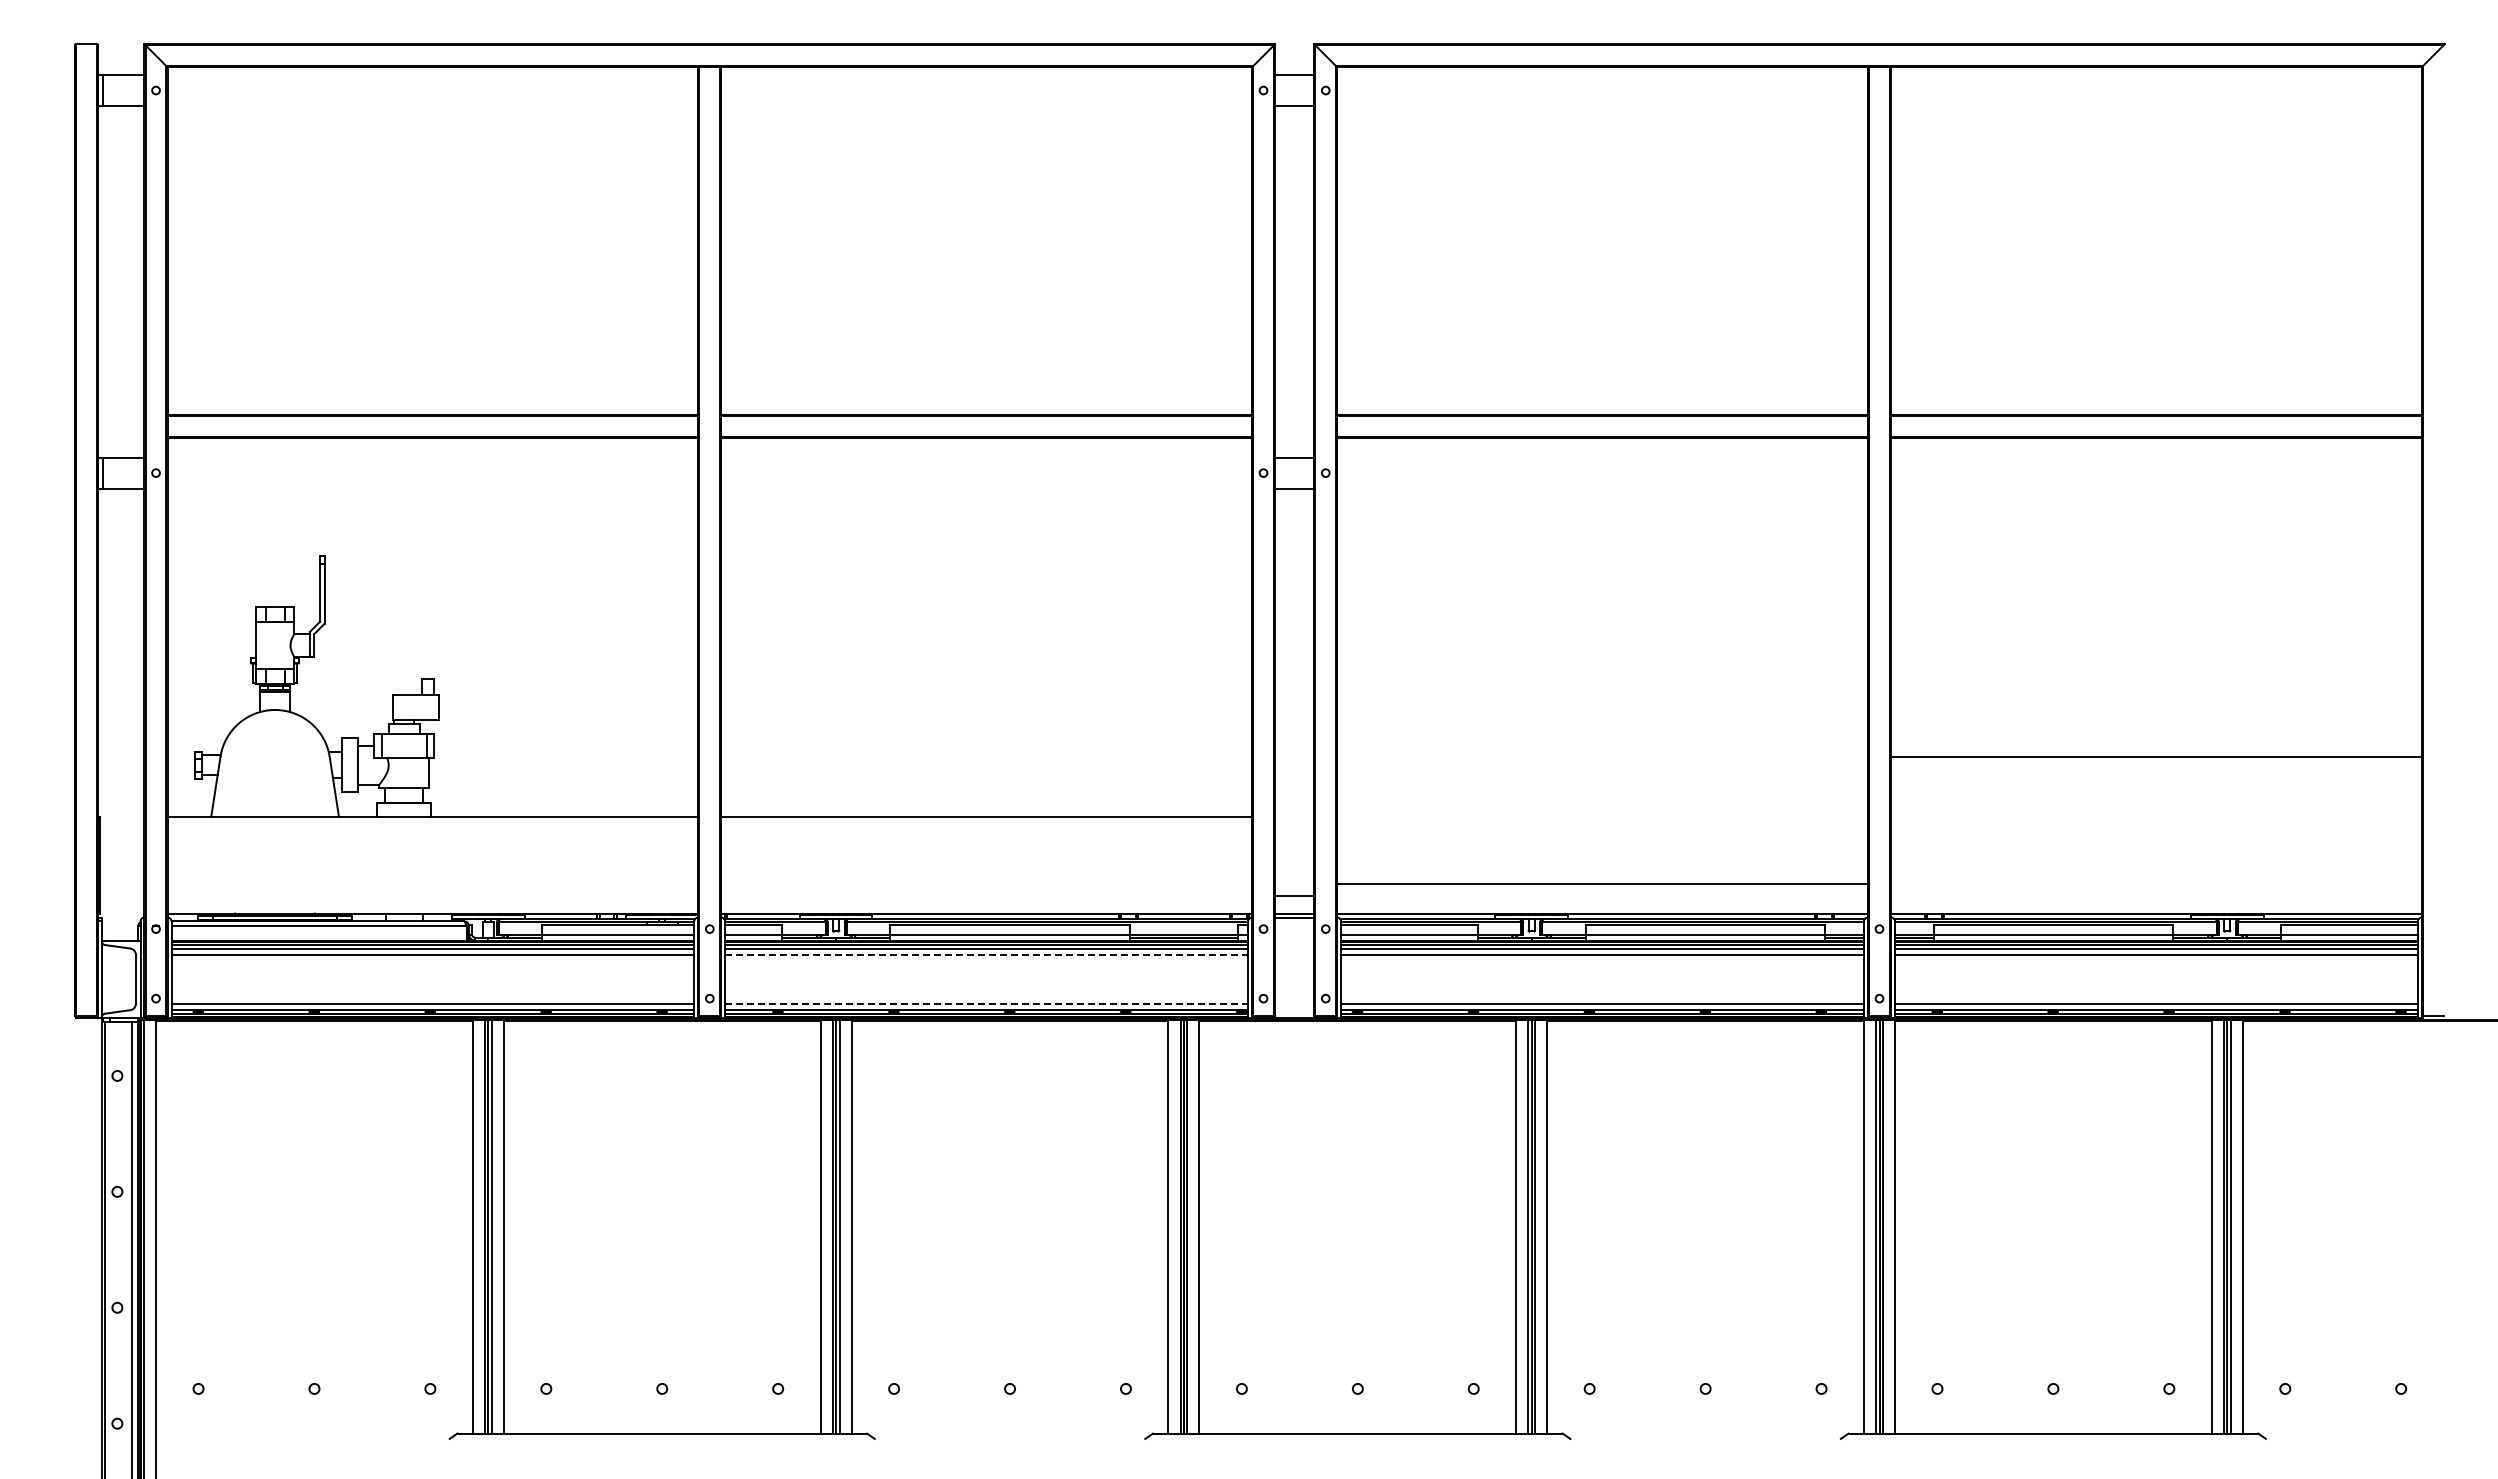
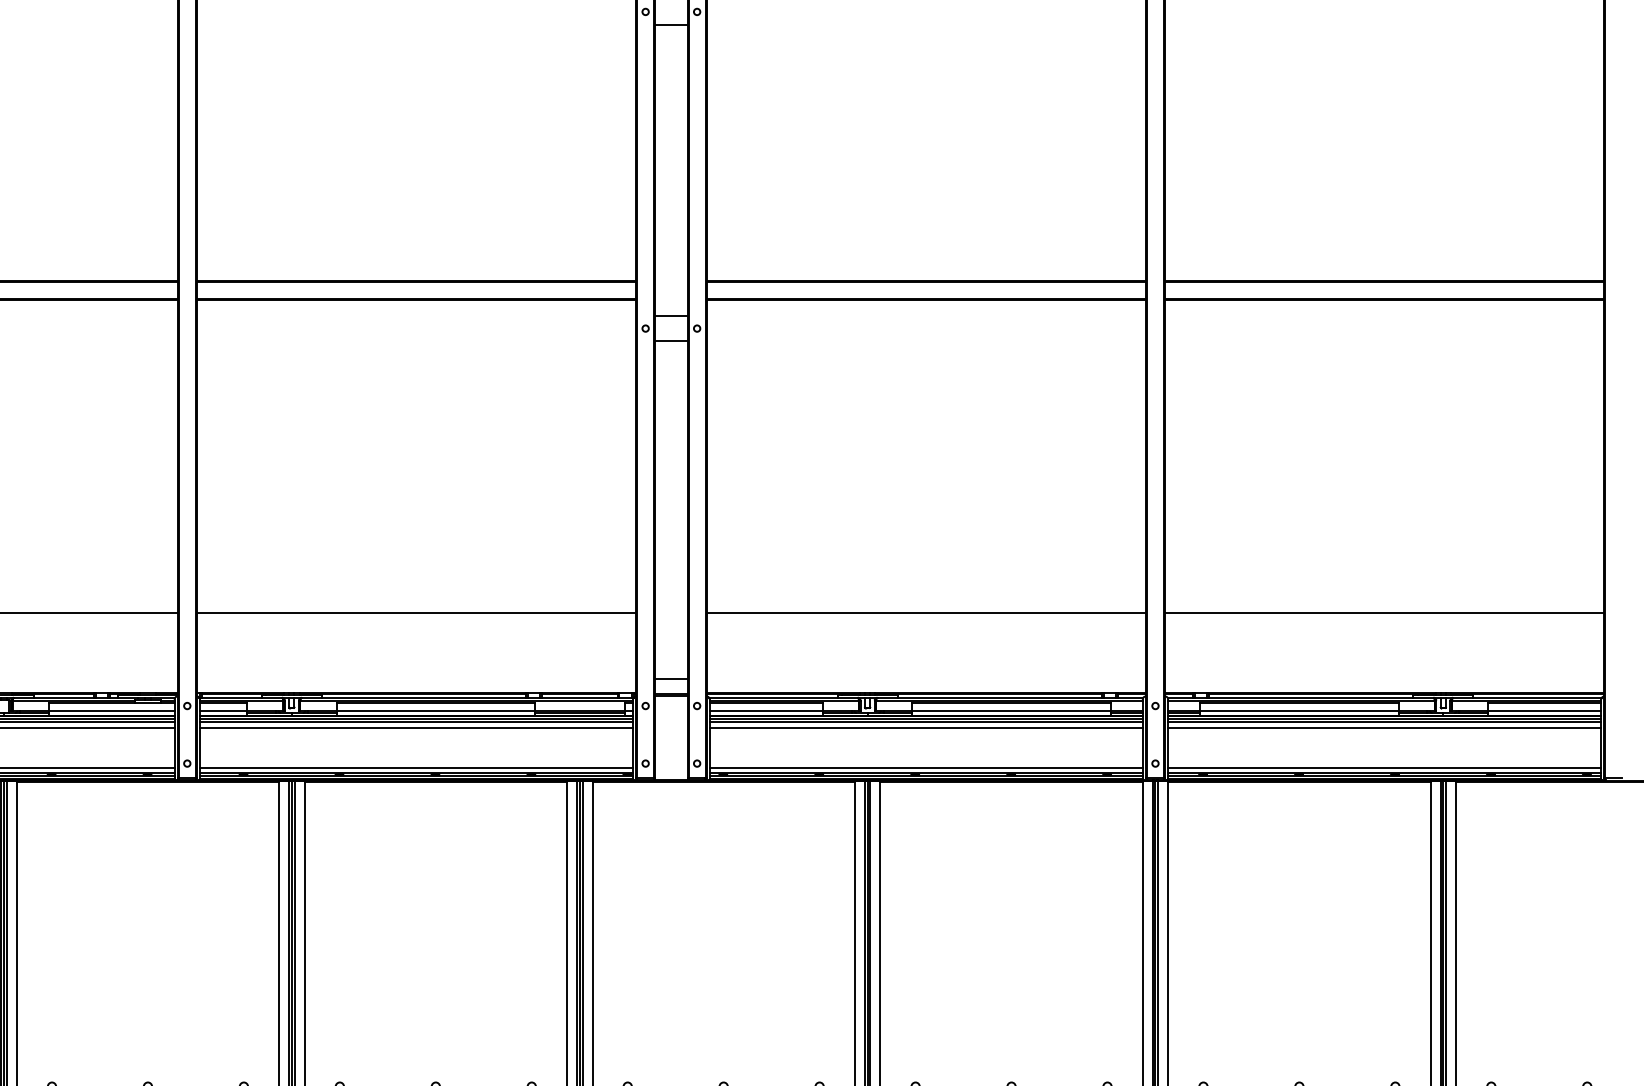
line: (2156, 757) -> (1384, 613), moved
line: (1602, 884) -> (926, 613), moved
line: (986, 955) -> (416, 727), dashed -> solid
line: (986, 1003) -> (416, 767), dashed -> solid

